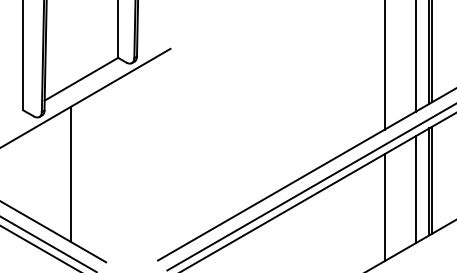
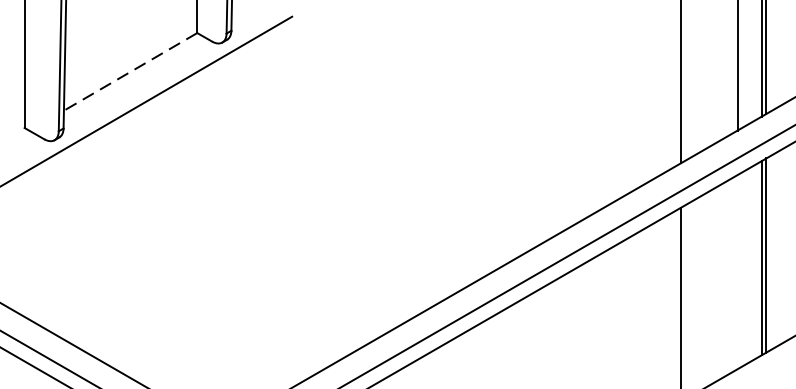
line: (81, 79) -> (130, 72), solid -> dashed
line: (70, 174) -> (110, 244), removed
line: (415, 189) -> (736, 271), removed

